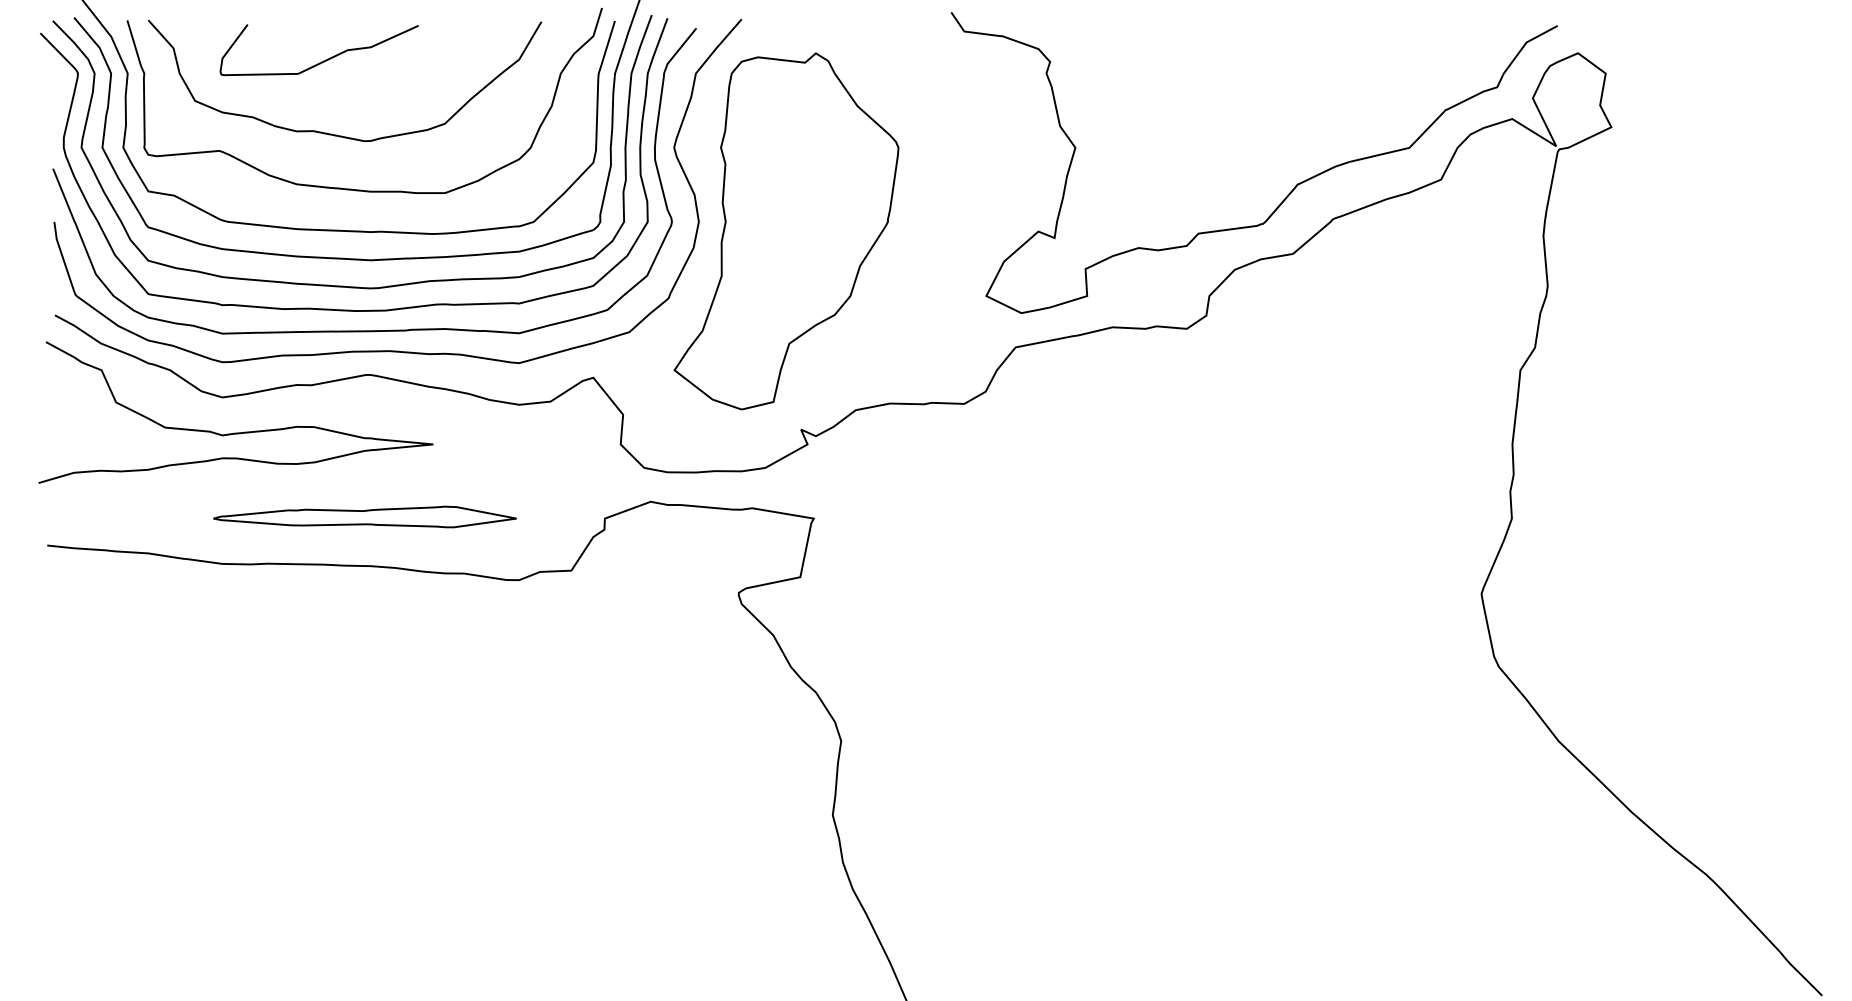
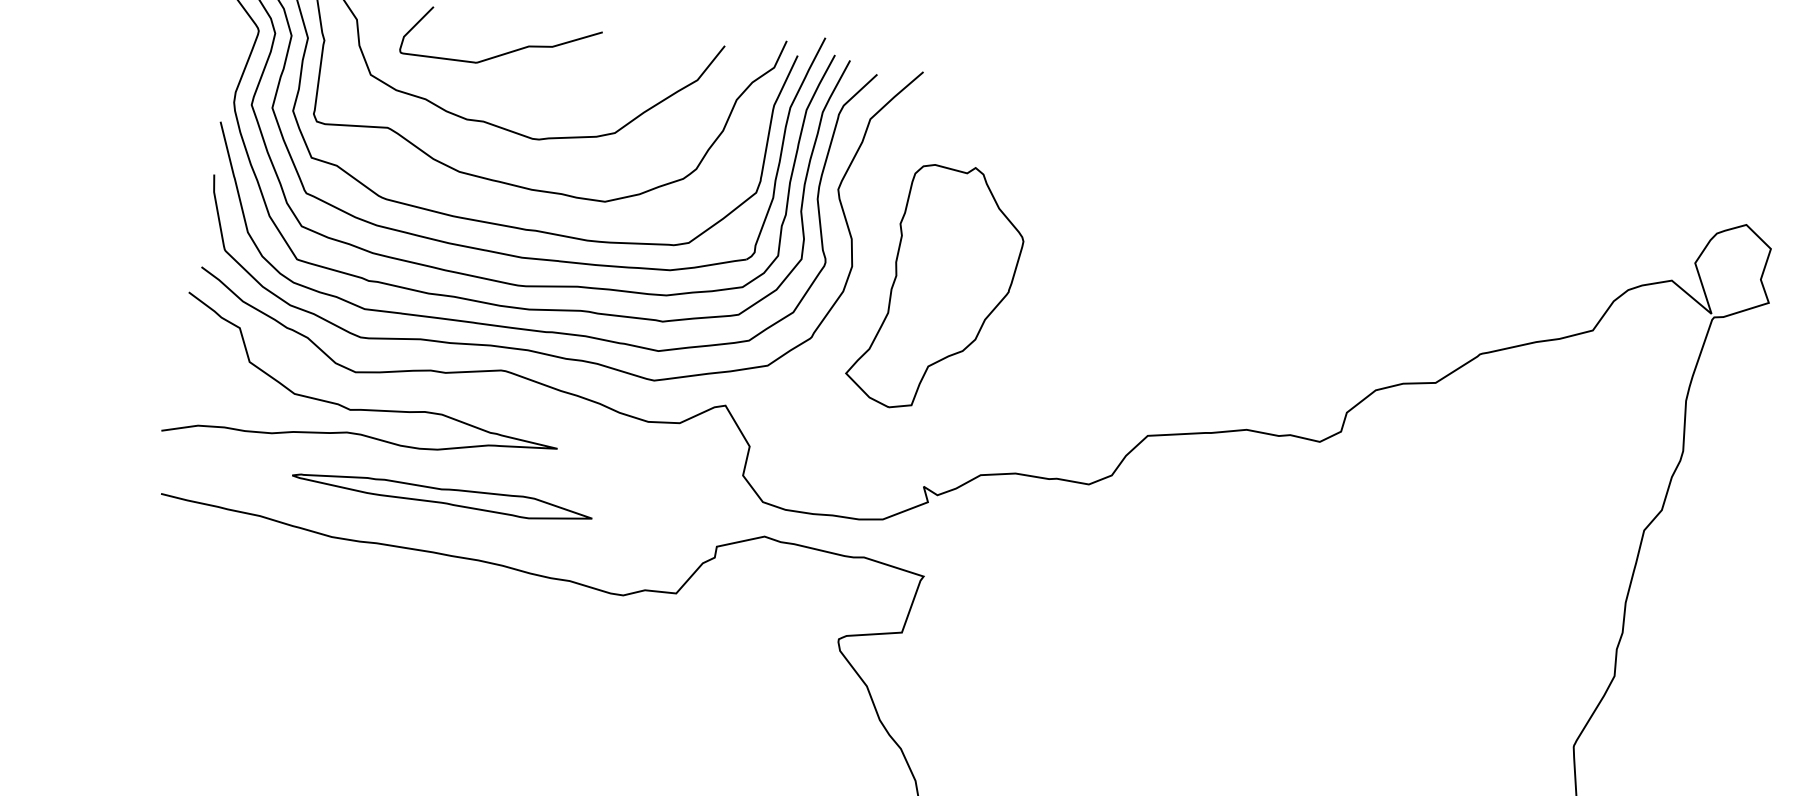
curve: (1288, 193) -> (1439, 322), removed
part: (786, 231) -> (937, 288), size x0.7
part: (364, 516) -> (442, 494), moved

